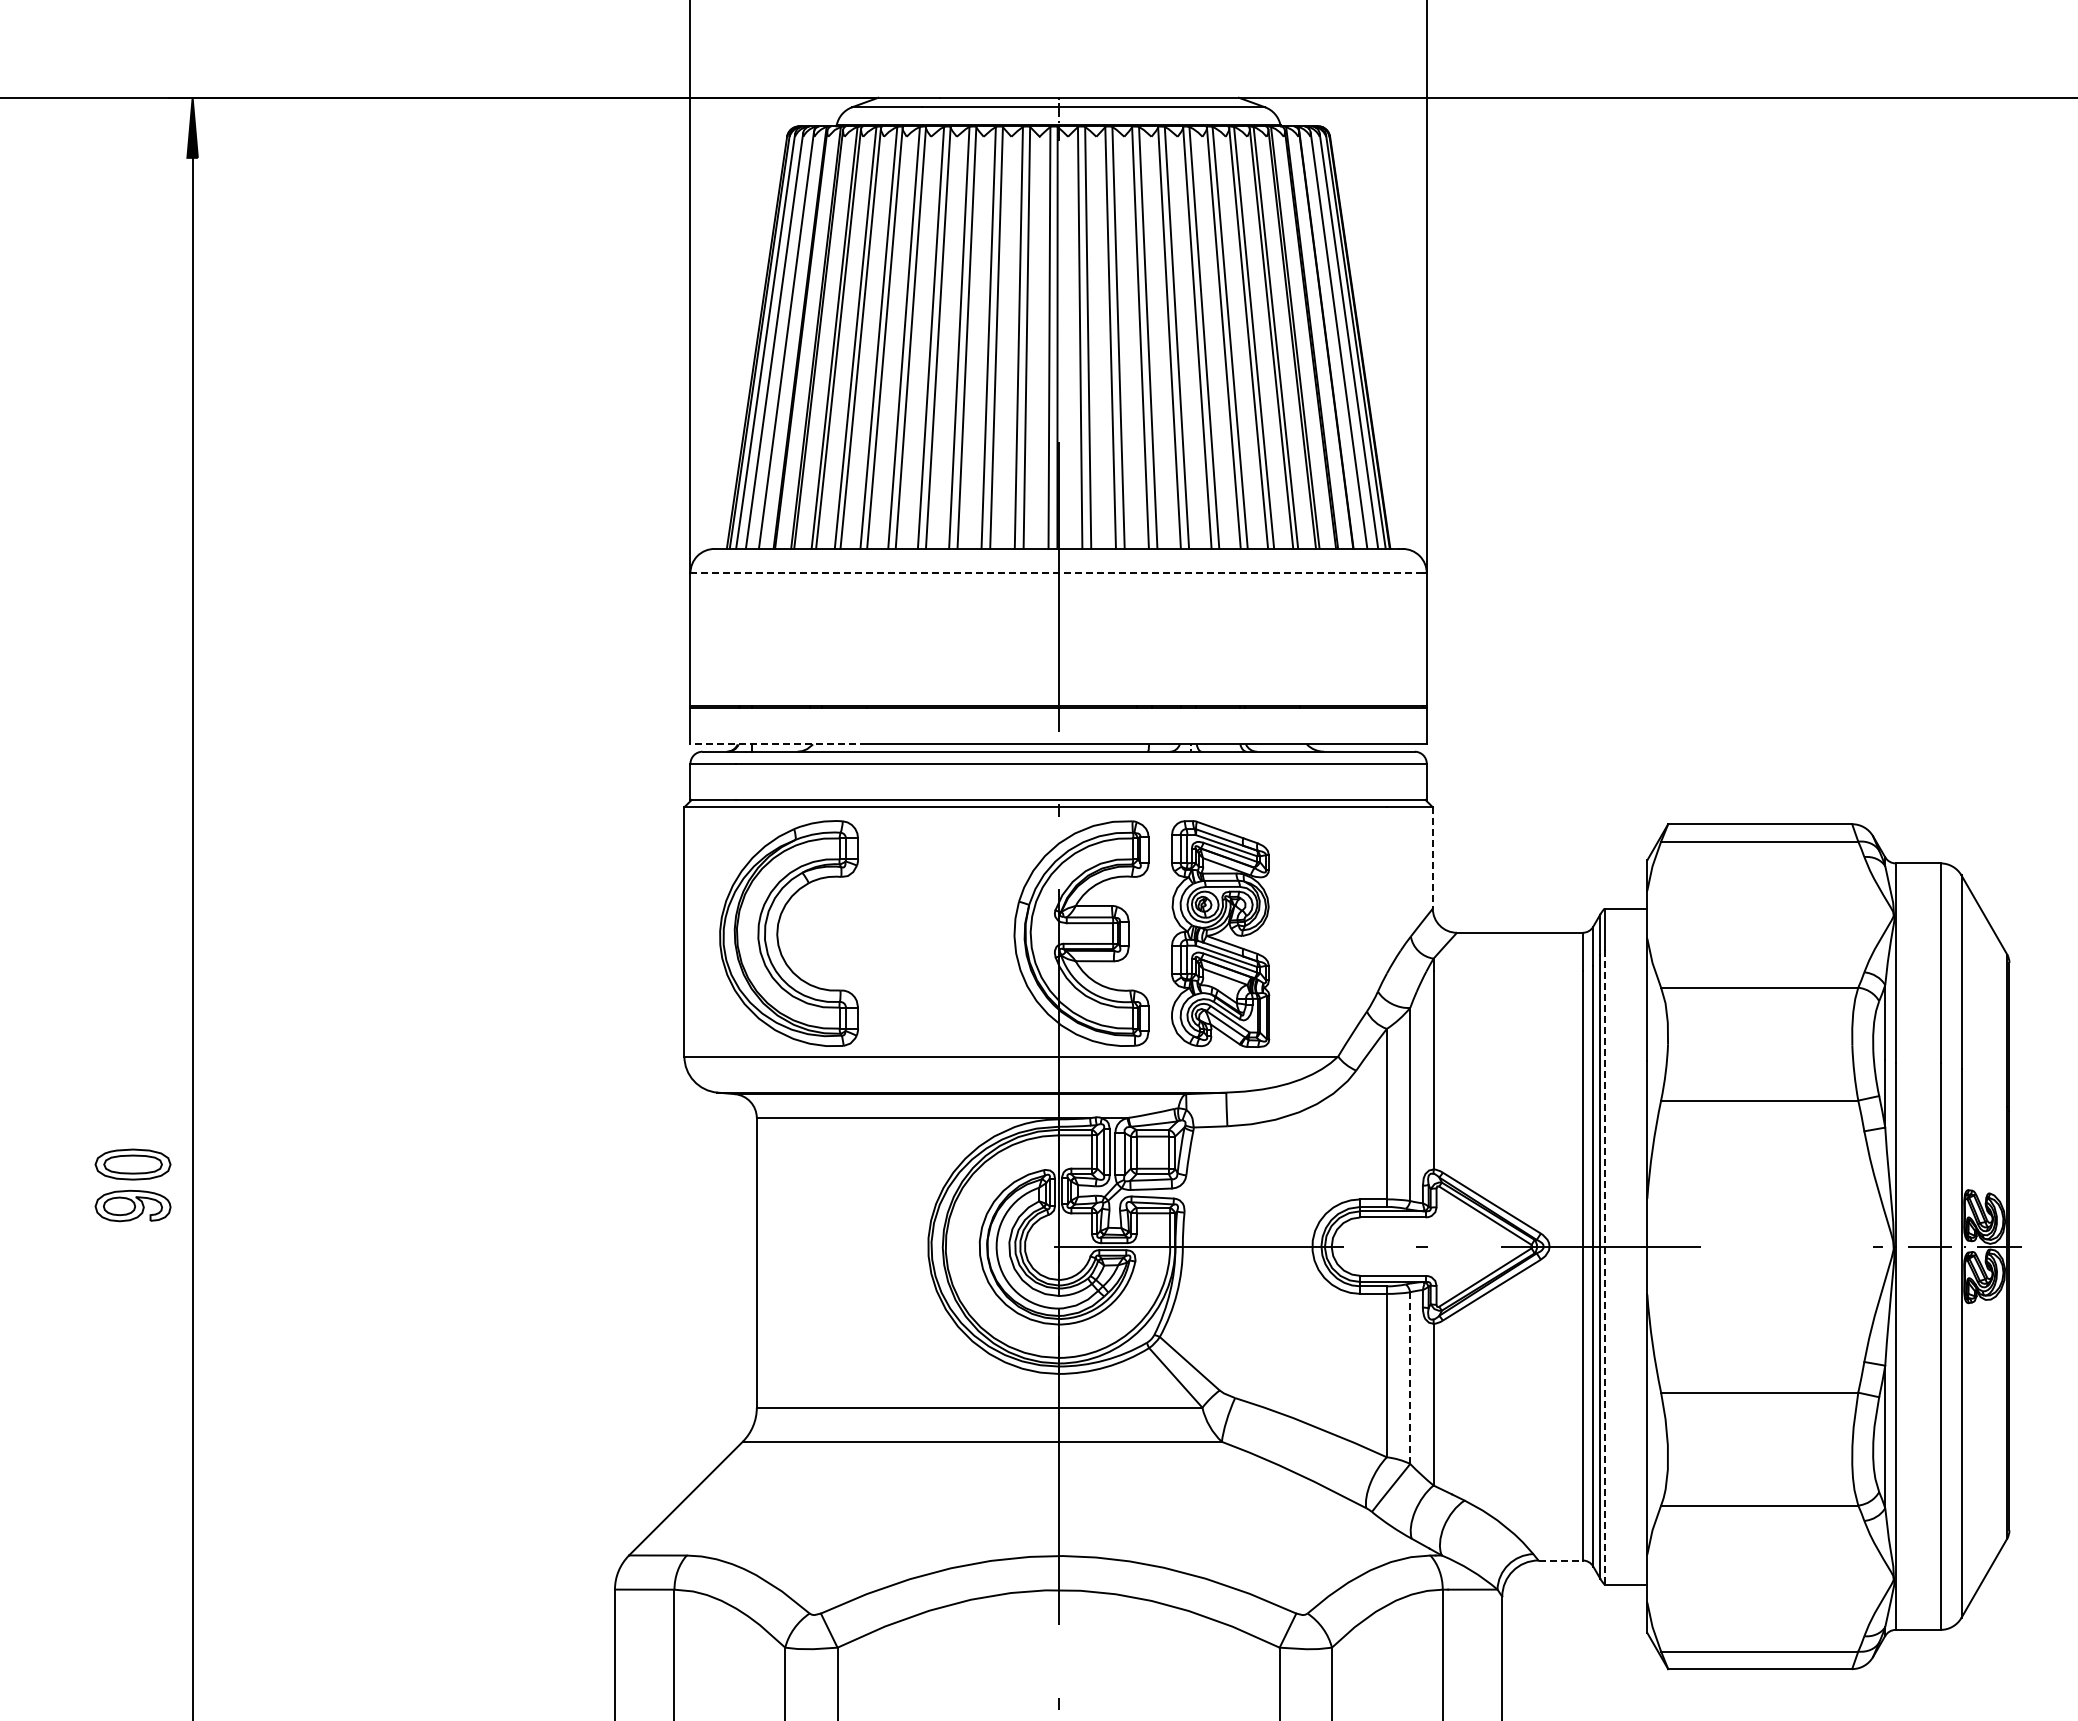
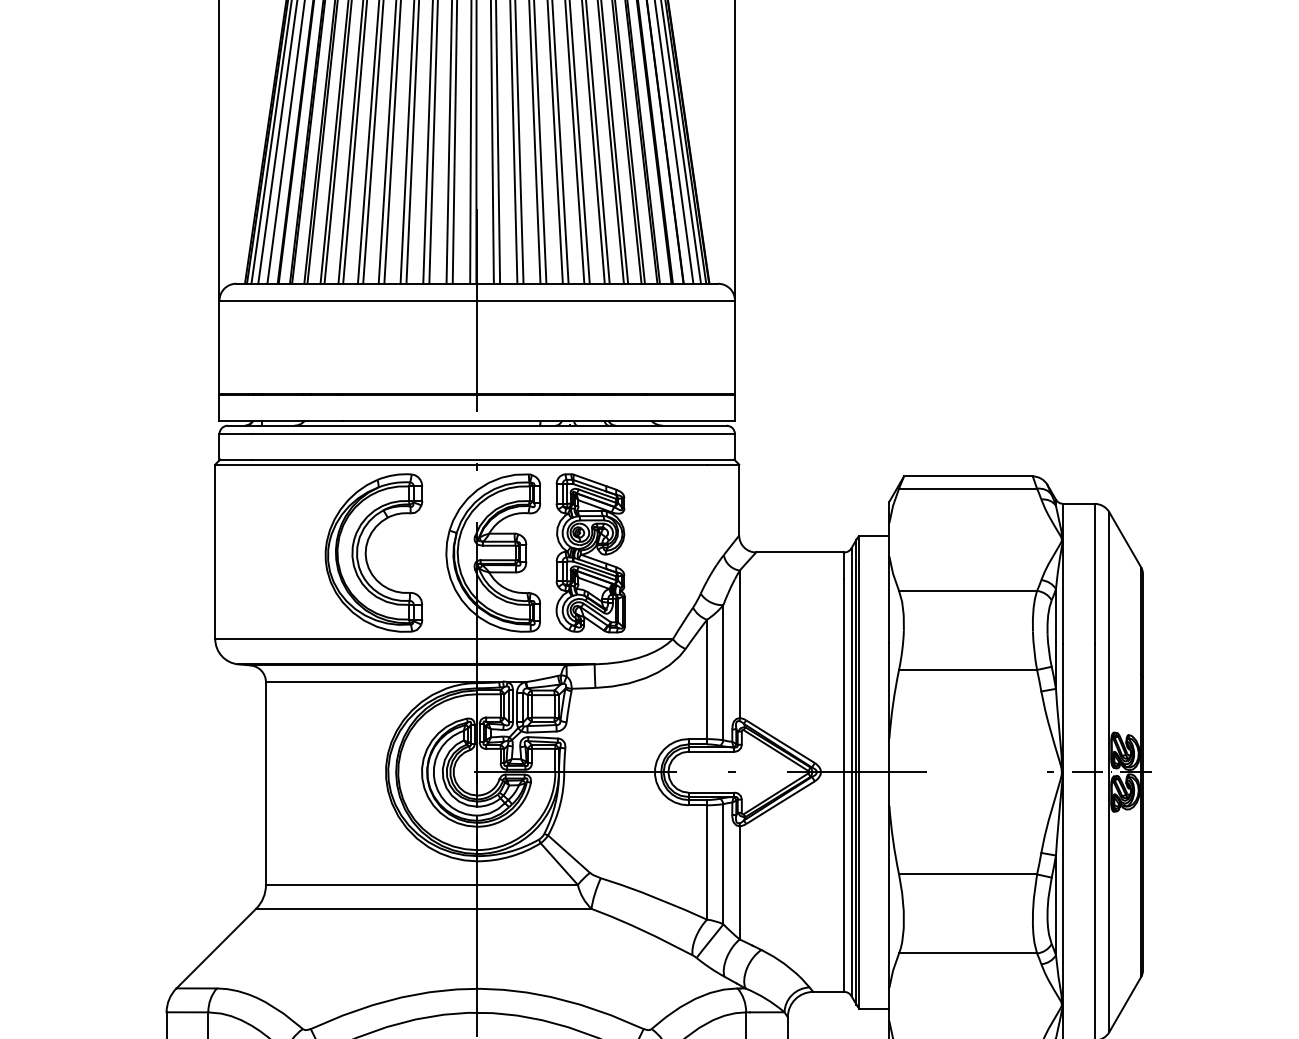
line: (1057, 573) -> (476, 300), dashed -> solid
line: (778, 744) -> (281, 420), dashed -> solid
line: (1432, 857) -> (739, 499), dashed -> solid
part: (778, 933) -> (366, 552), moved
line: (1604, 1267) -> (859, 786), dashed -> solid
line: (1410, 1378) -> (723, 864), dashed -> solid
line: (1561, 1560) -> (829, 991), dashed -> solid

